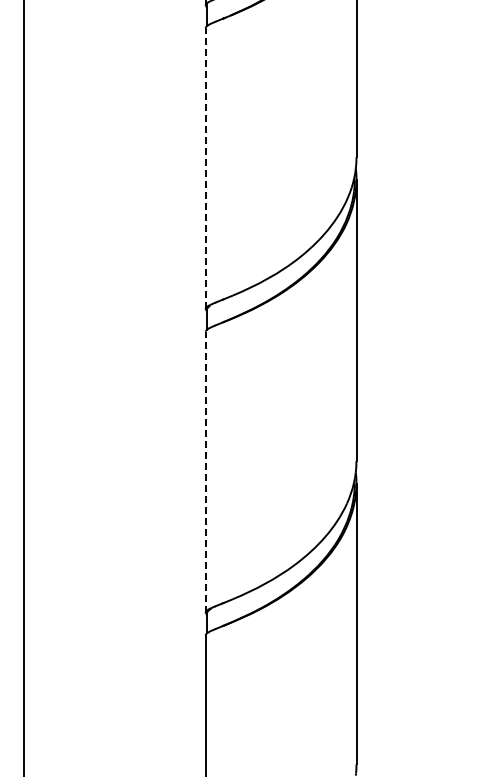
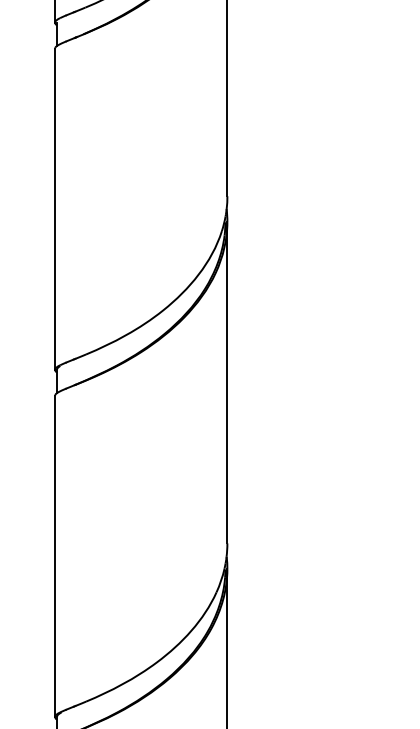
line: (205, 168) -> (54, 209), dashed -> solid
line: (205, 471) -> (54, 555), dashed -> solid

